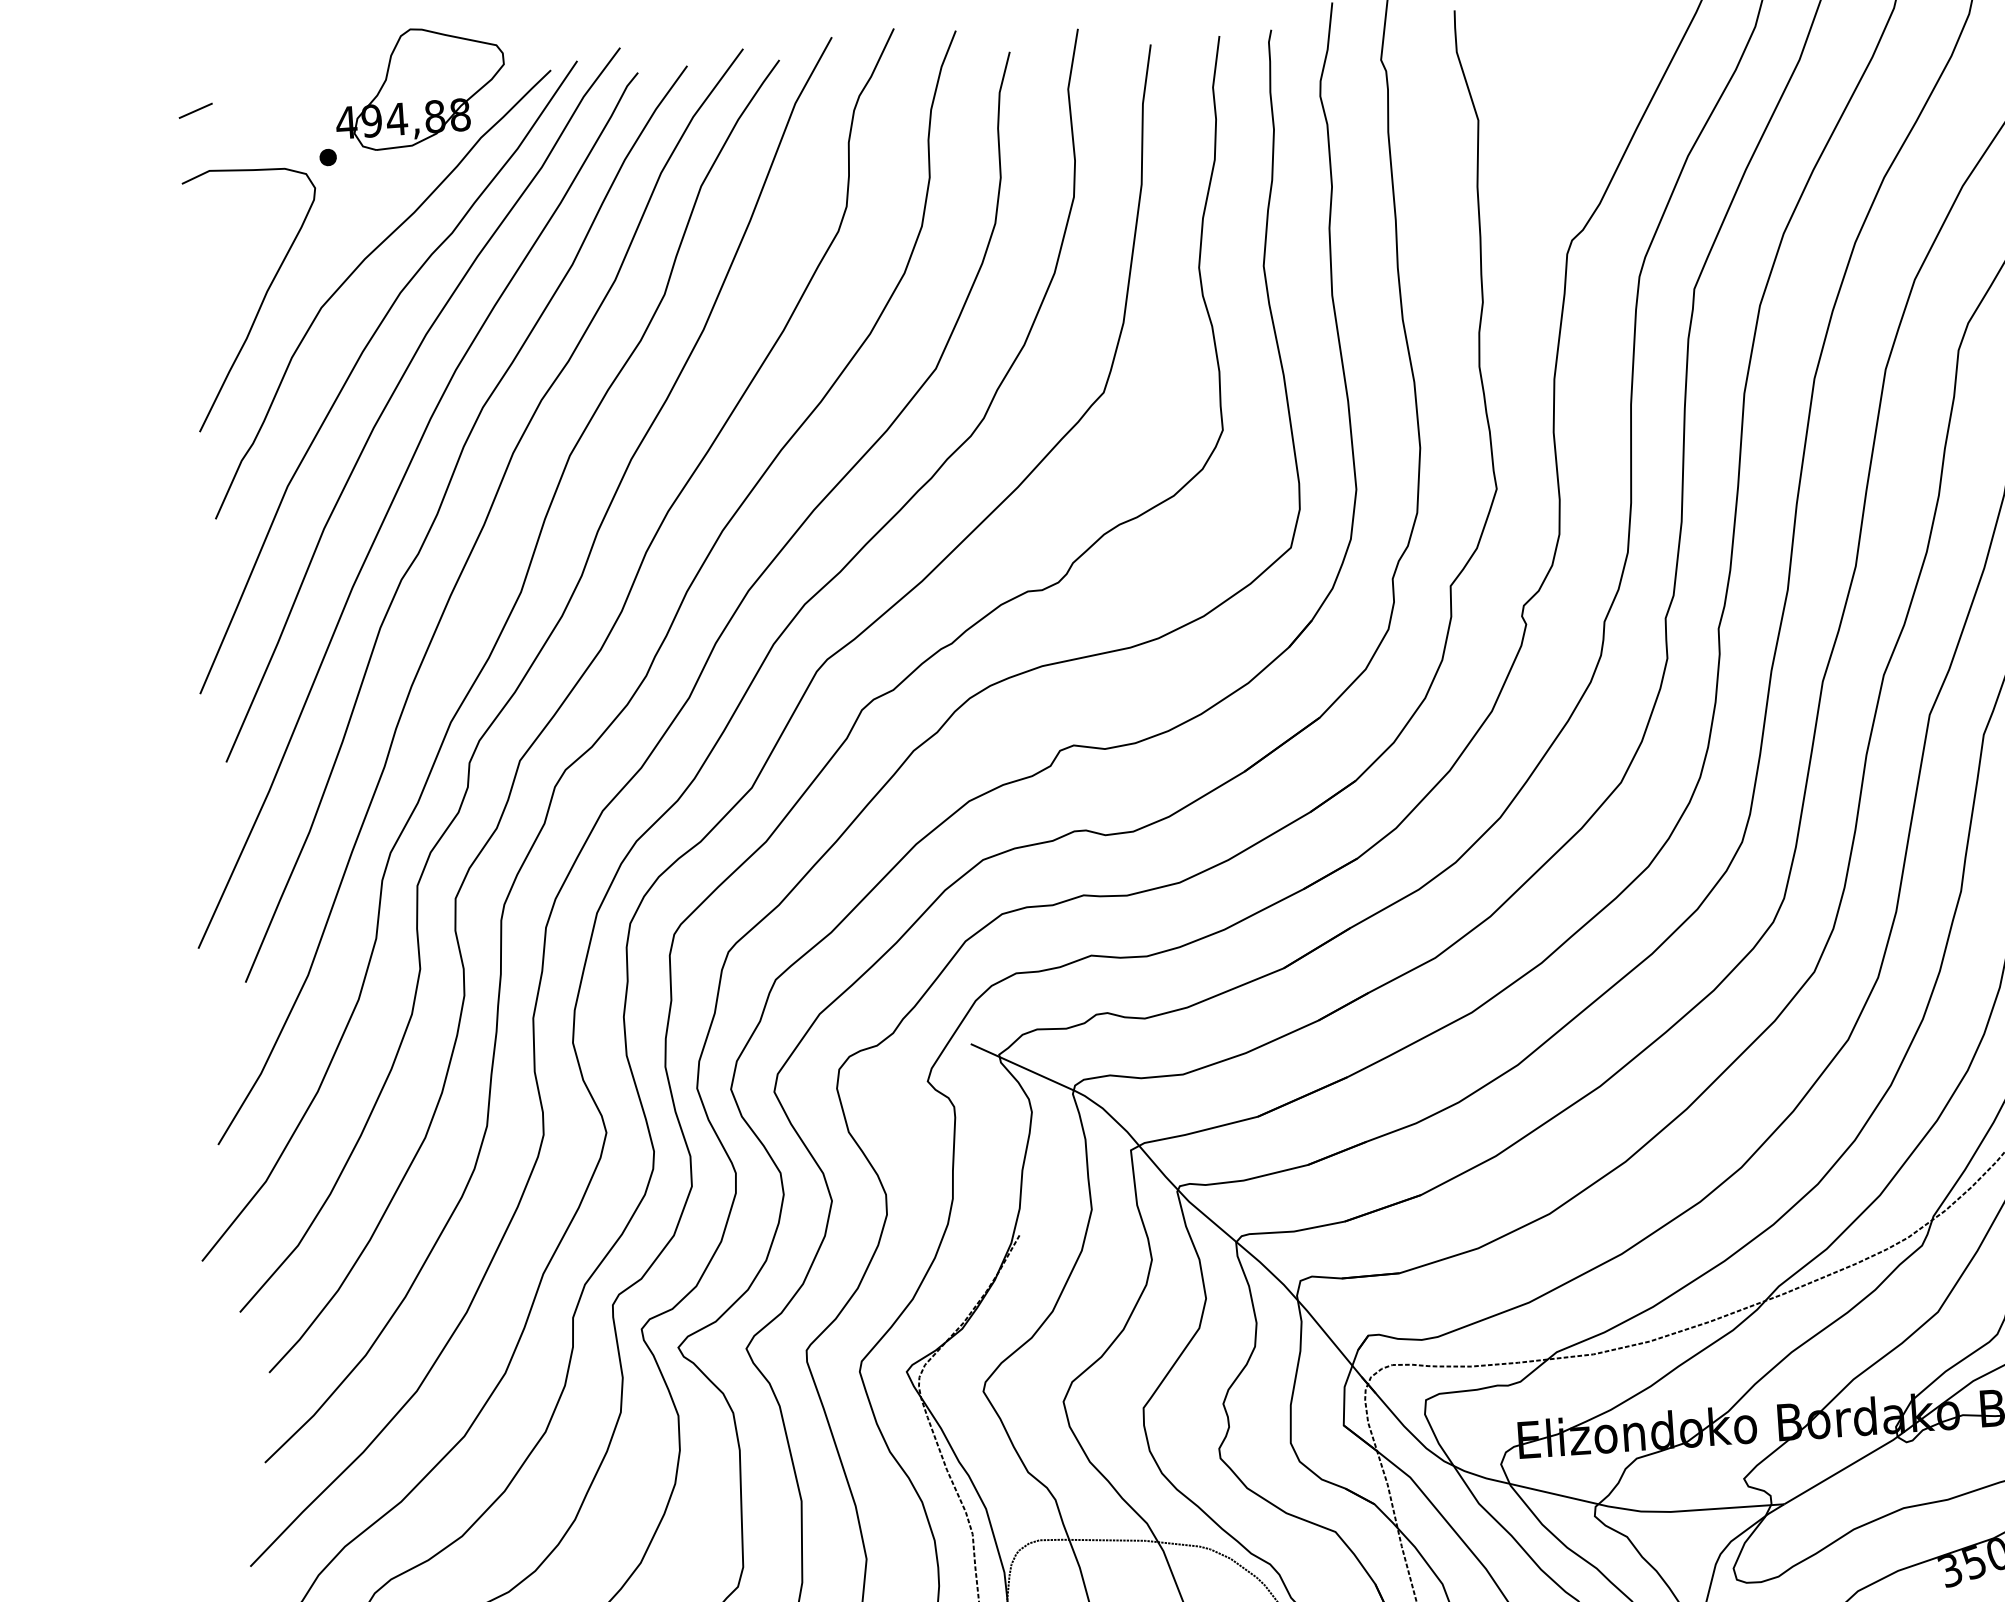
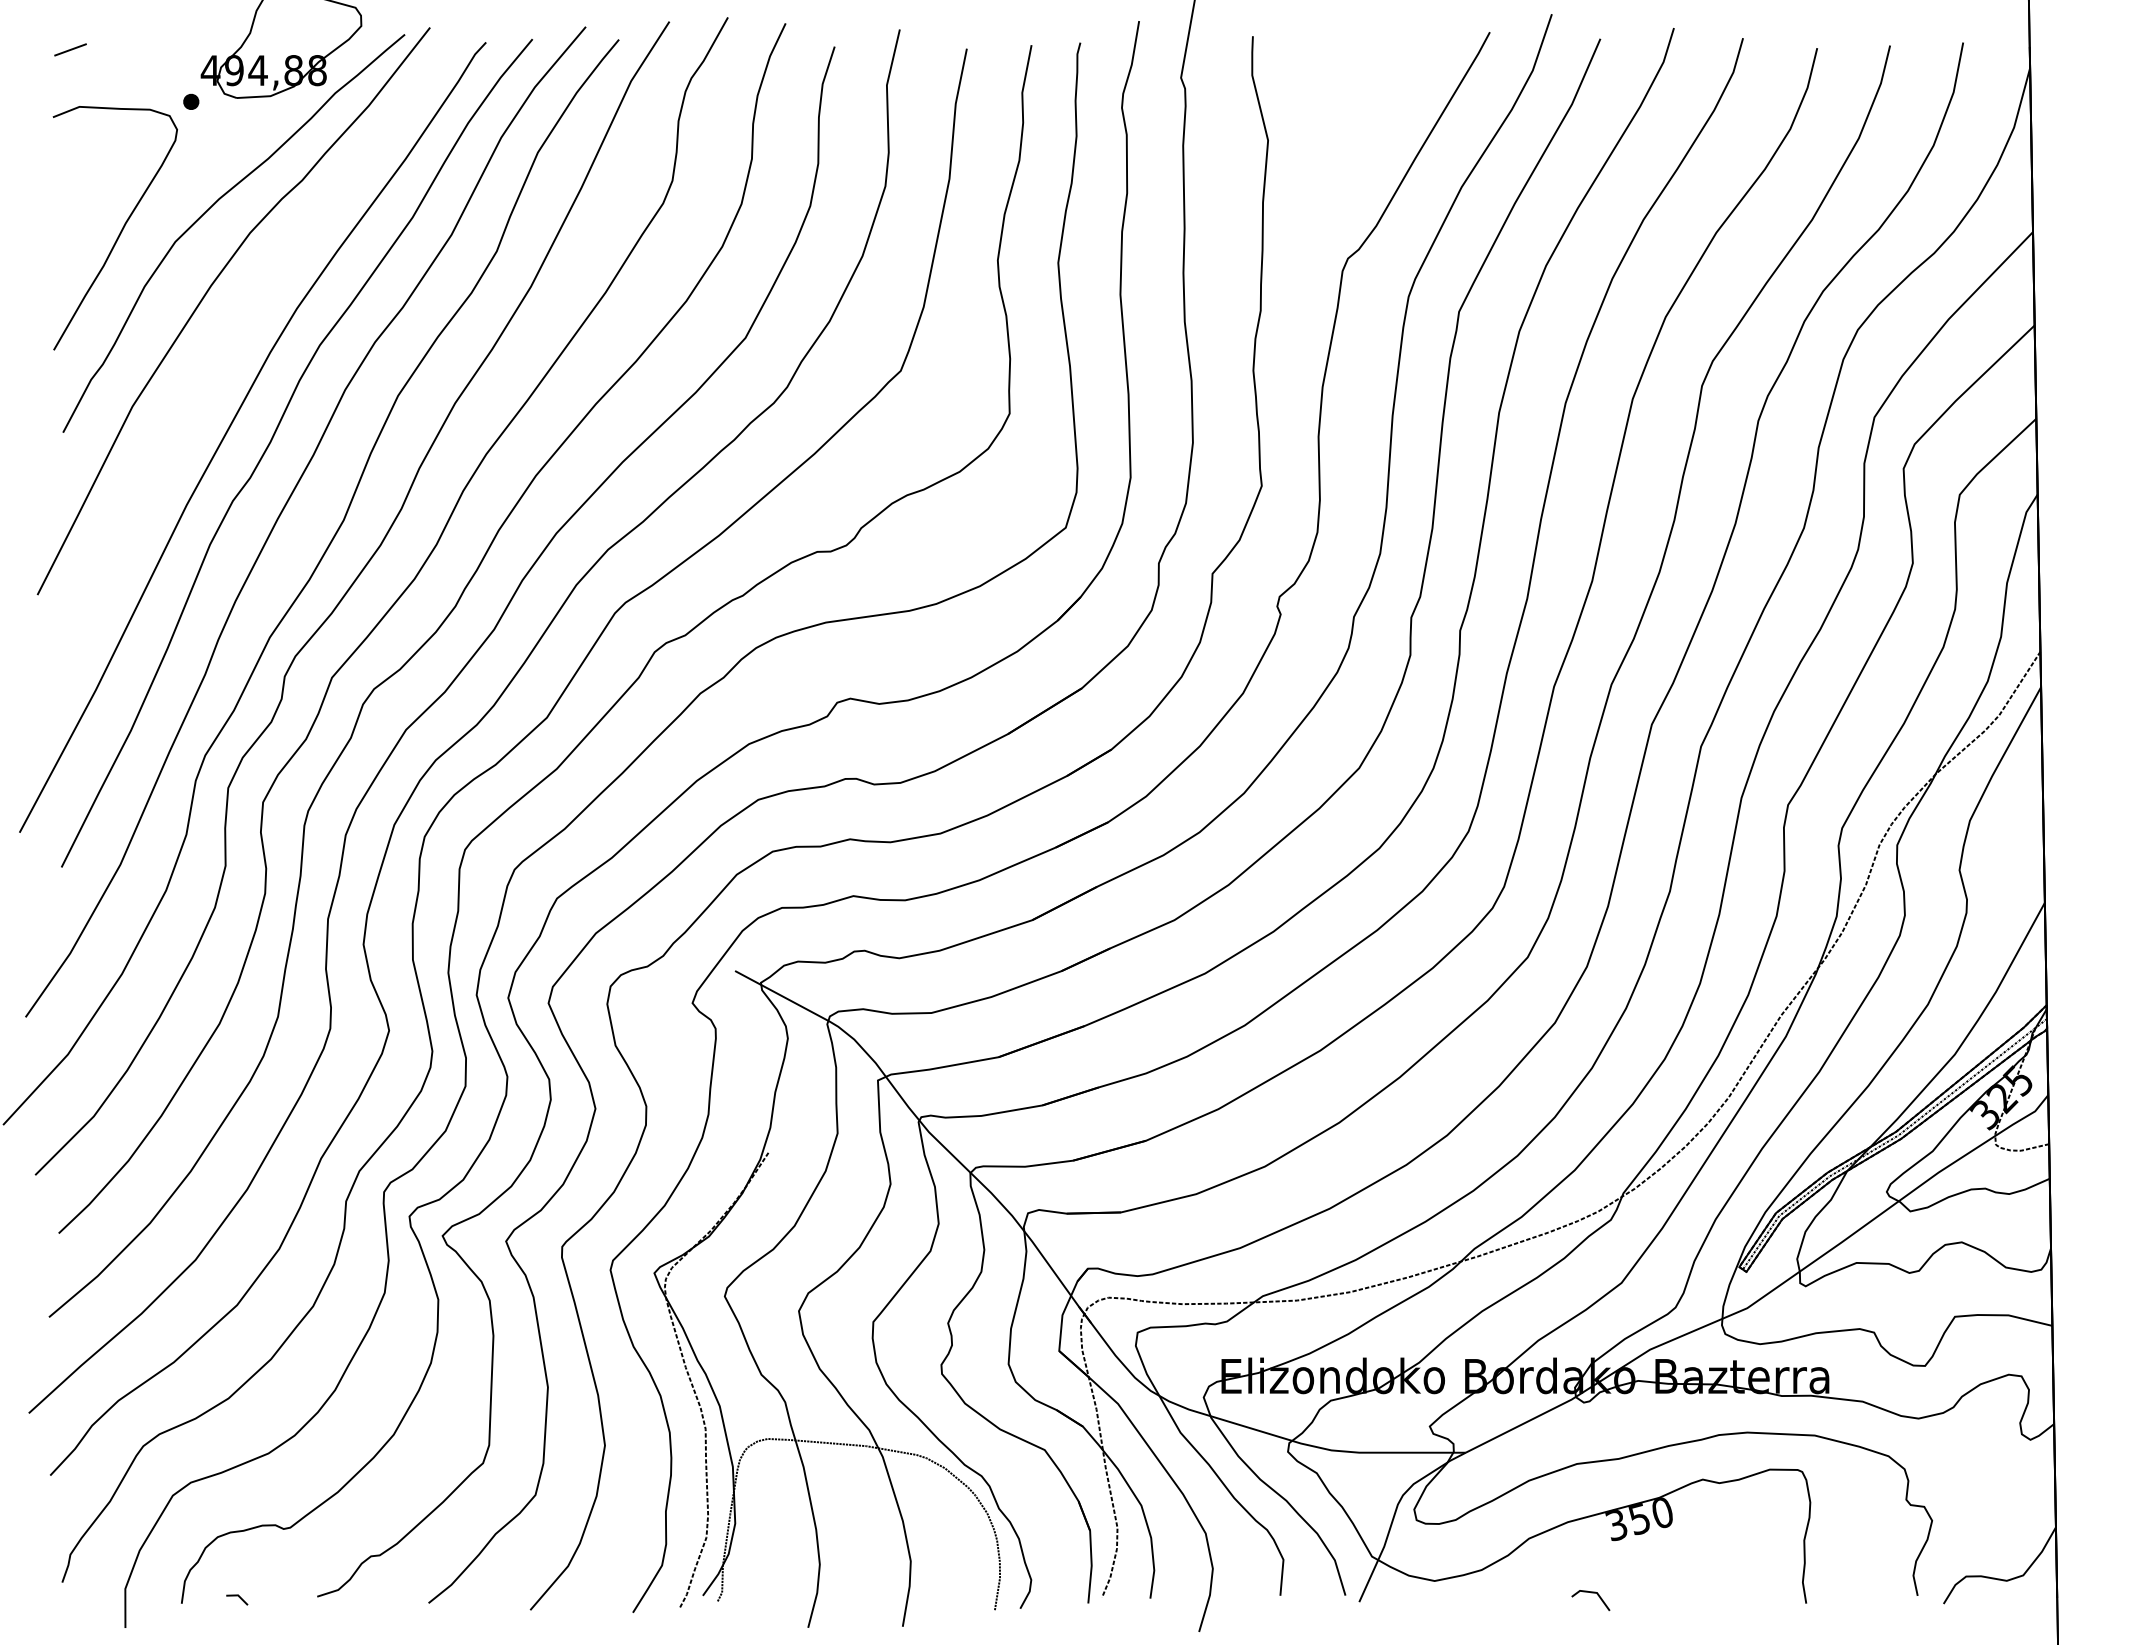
curve: (397, 387) -> (241, 321), removed

